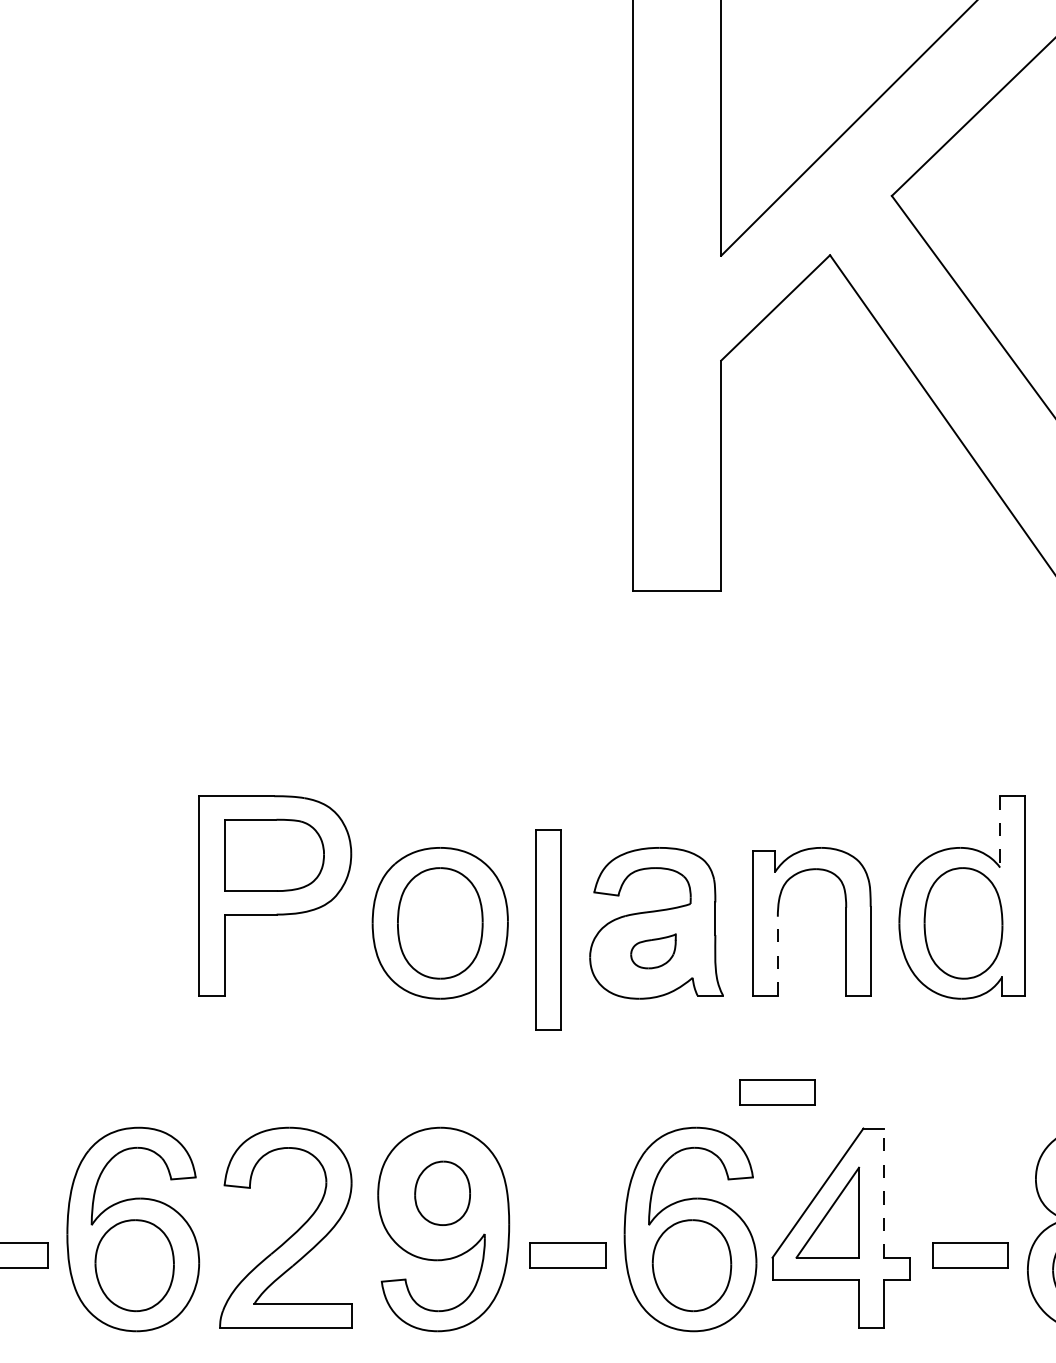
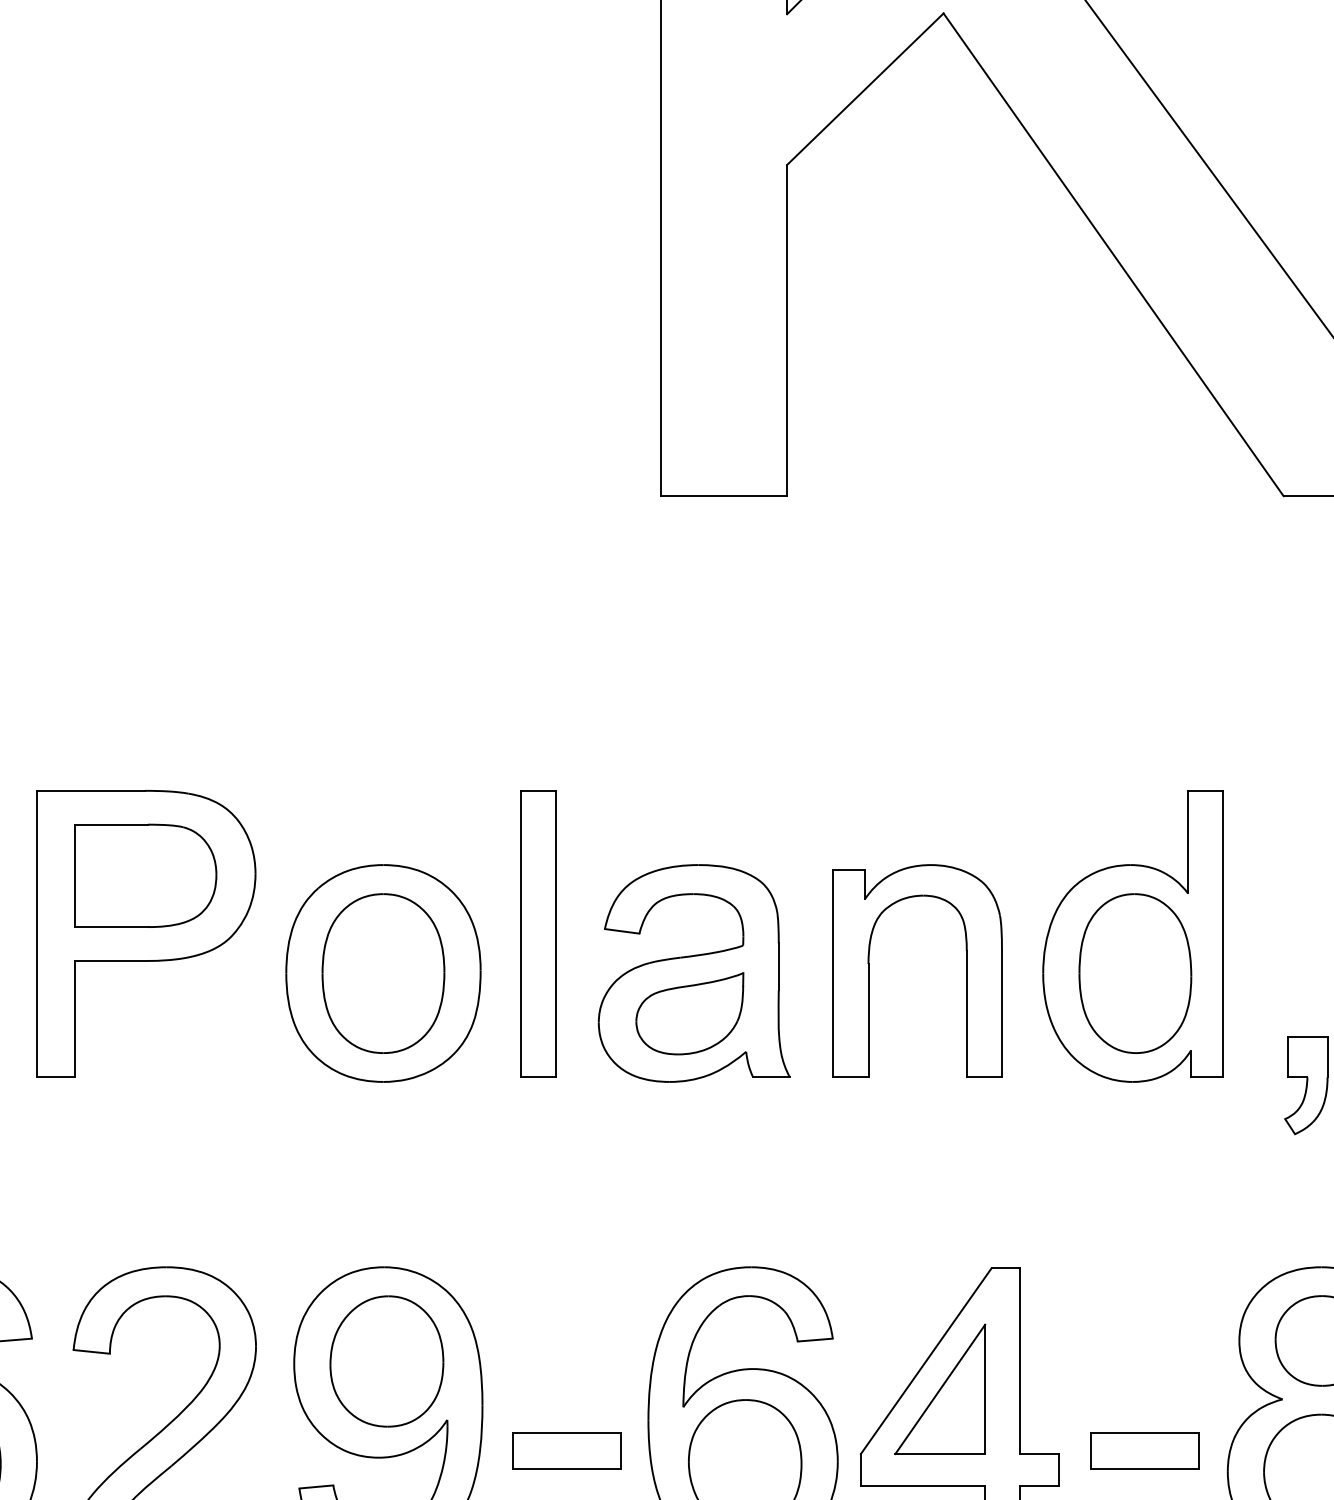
line: (1000, 831) -> (1188, 841), dashed -> solid
part: (548, 929) -> (538, 933), moved
part: (653, 951) -> (689, 1013), size x1.67
line: (777, 955) -> (868, 1019), dashed -> solid
part: (777, 1092) -> (868, 1216), removed
part: (442, 1193) -> (386, 1361), size x1.43
line: (883, 1193) -> (1020, 1361), dashed -> solid

